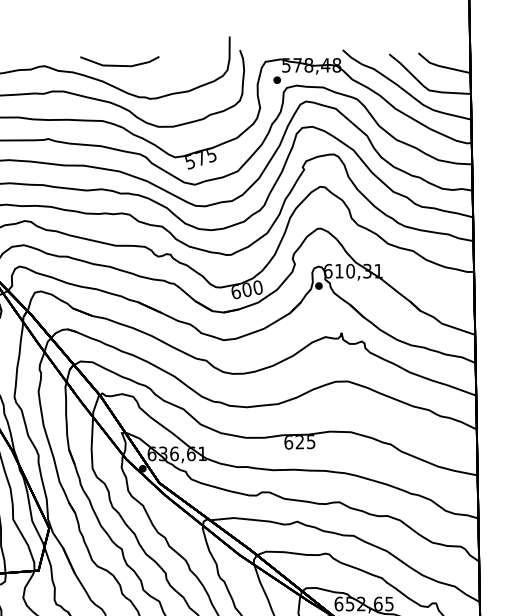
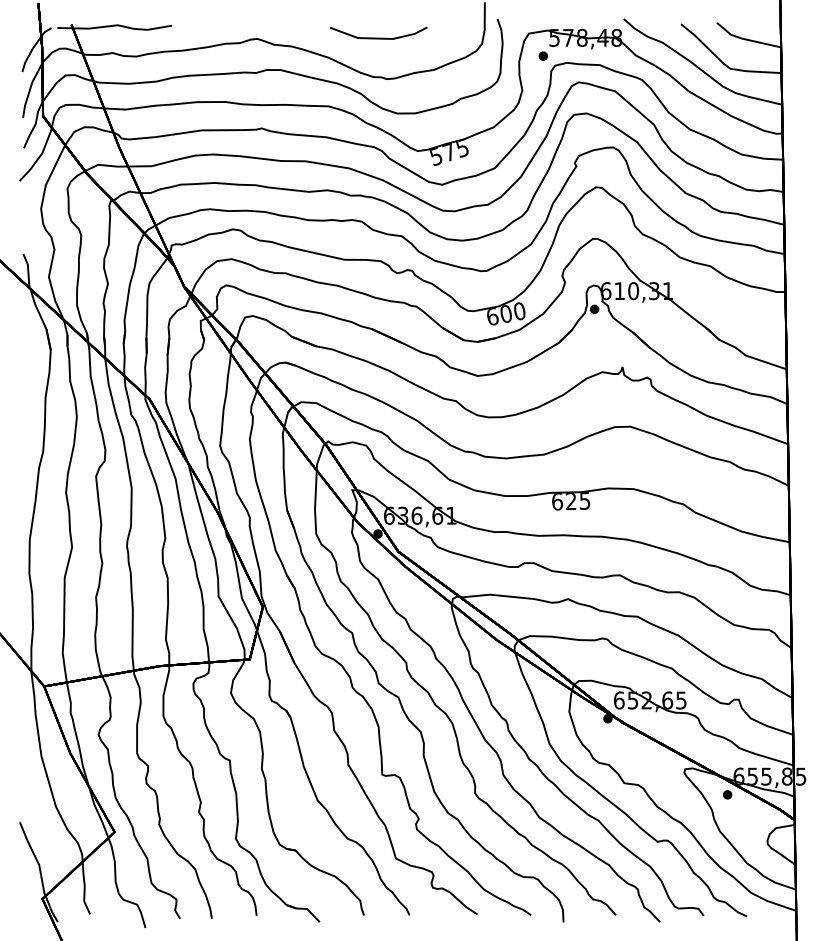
line: (119, 65) -> (378, 37), moved

